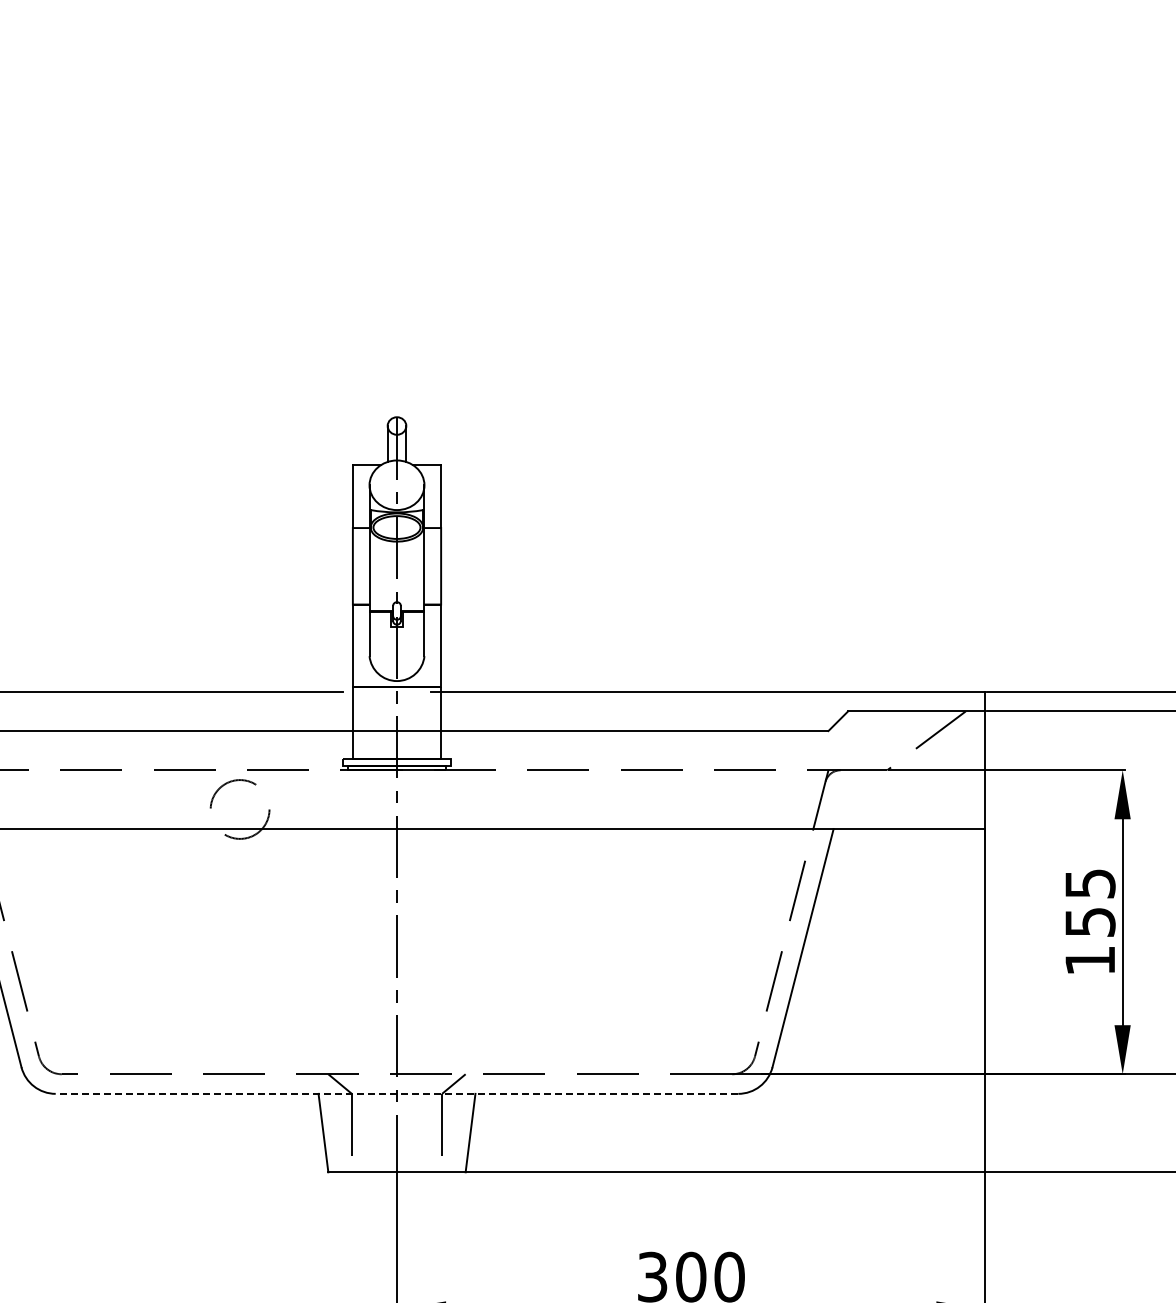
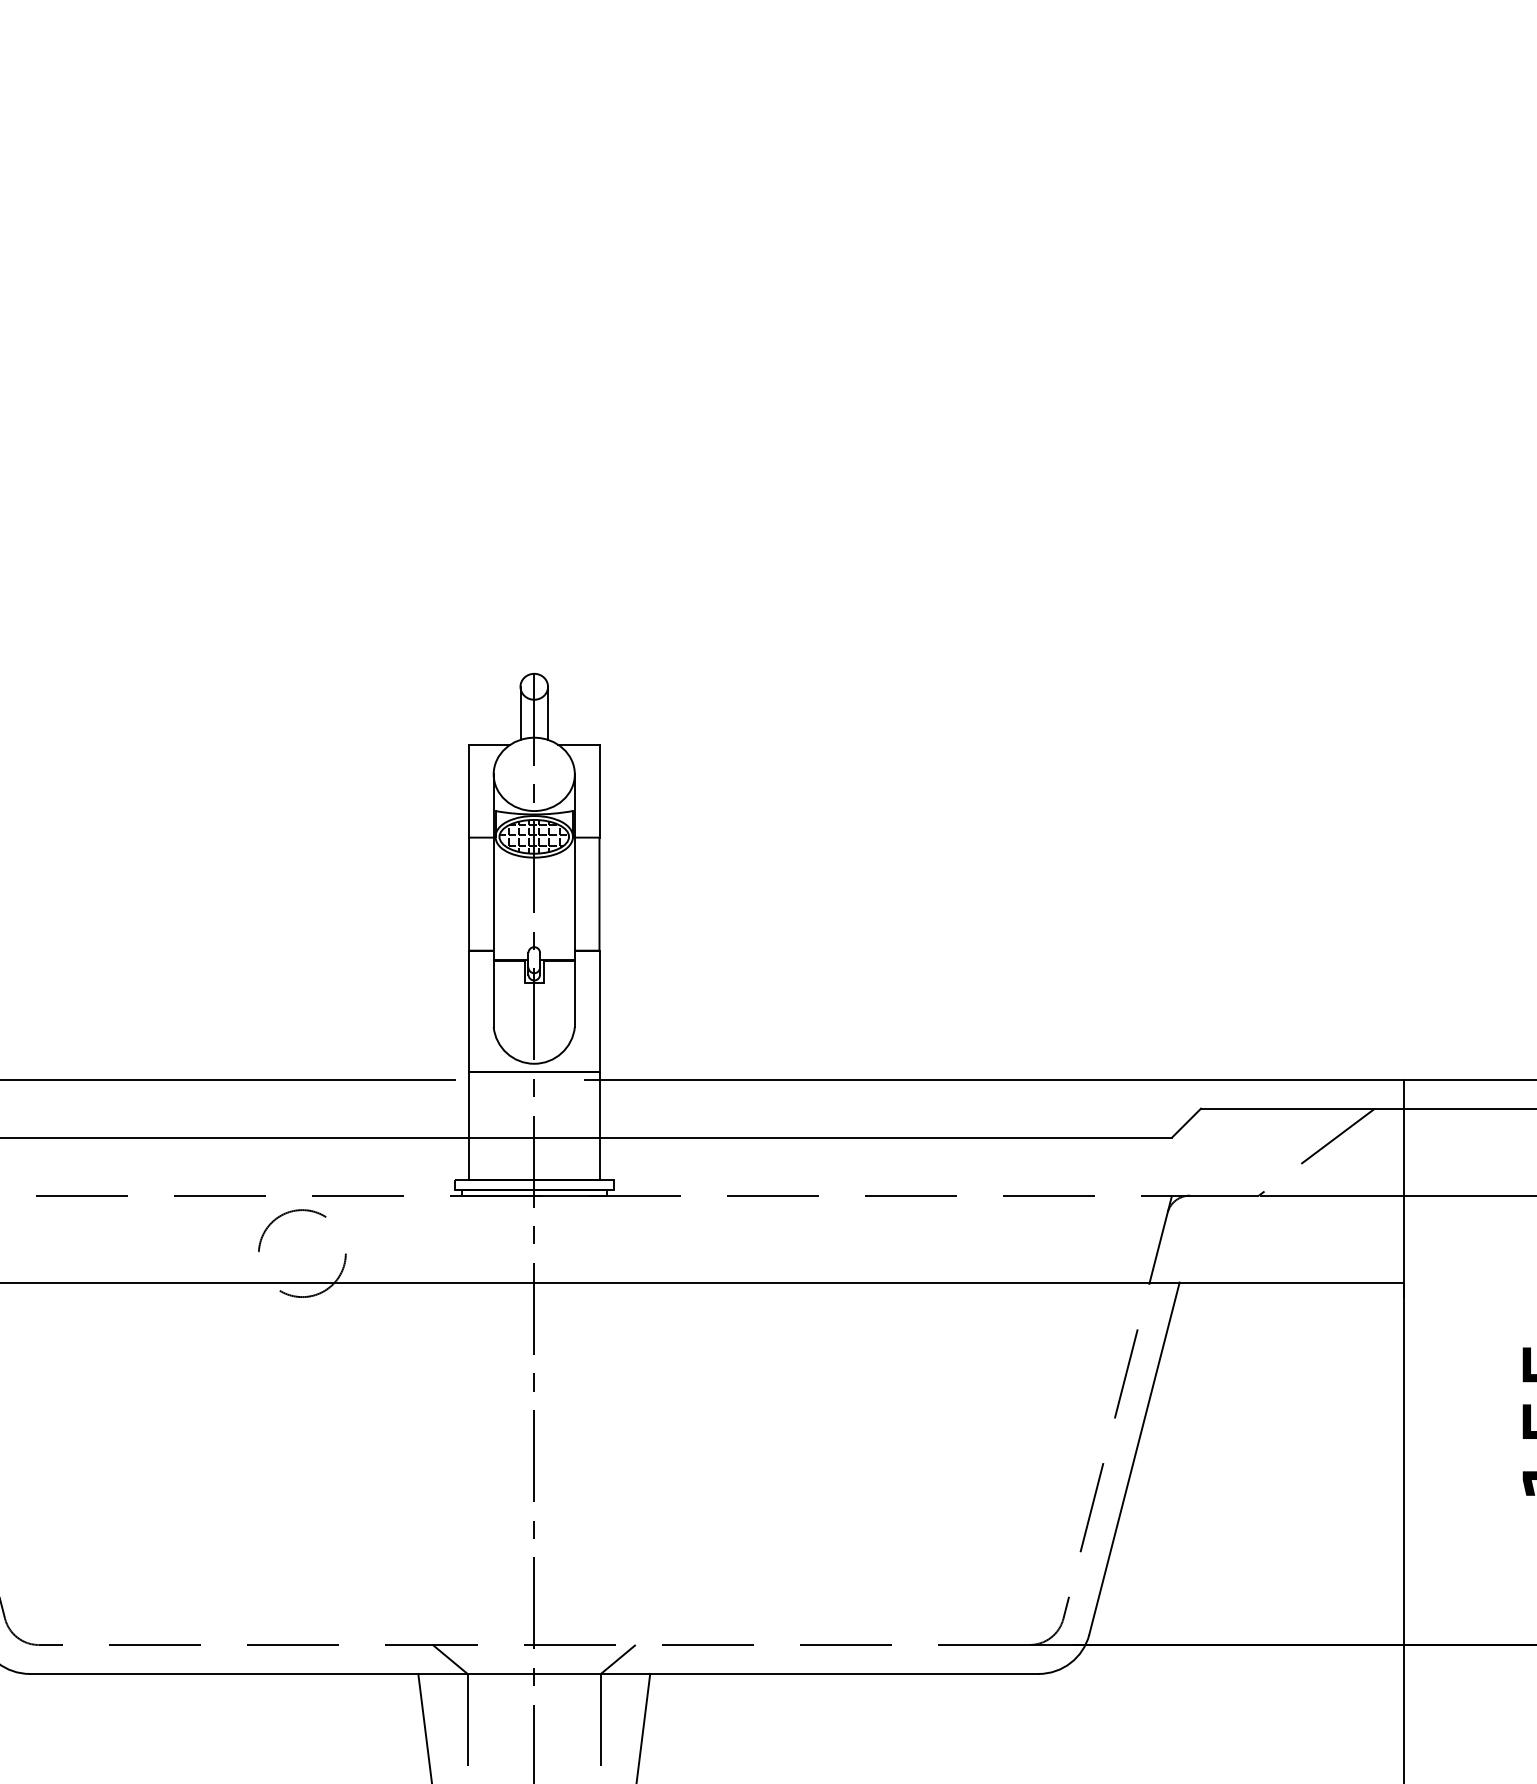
hatch: (396, 527) -> (533, 836), added
line: (396, 1093) -> (533, 1673), dashed -> solid

